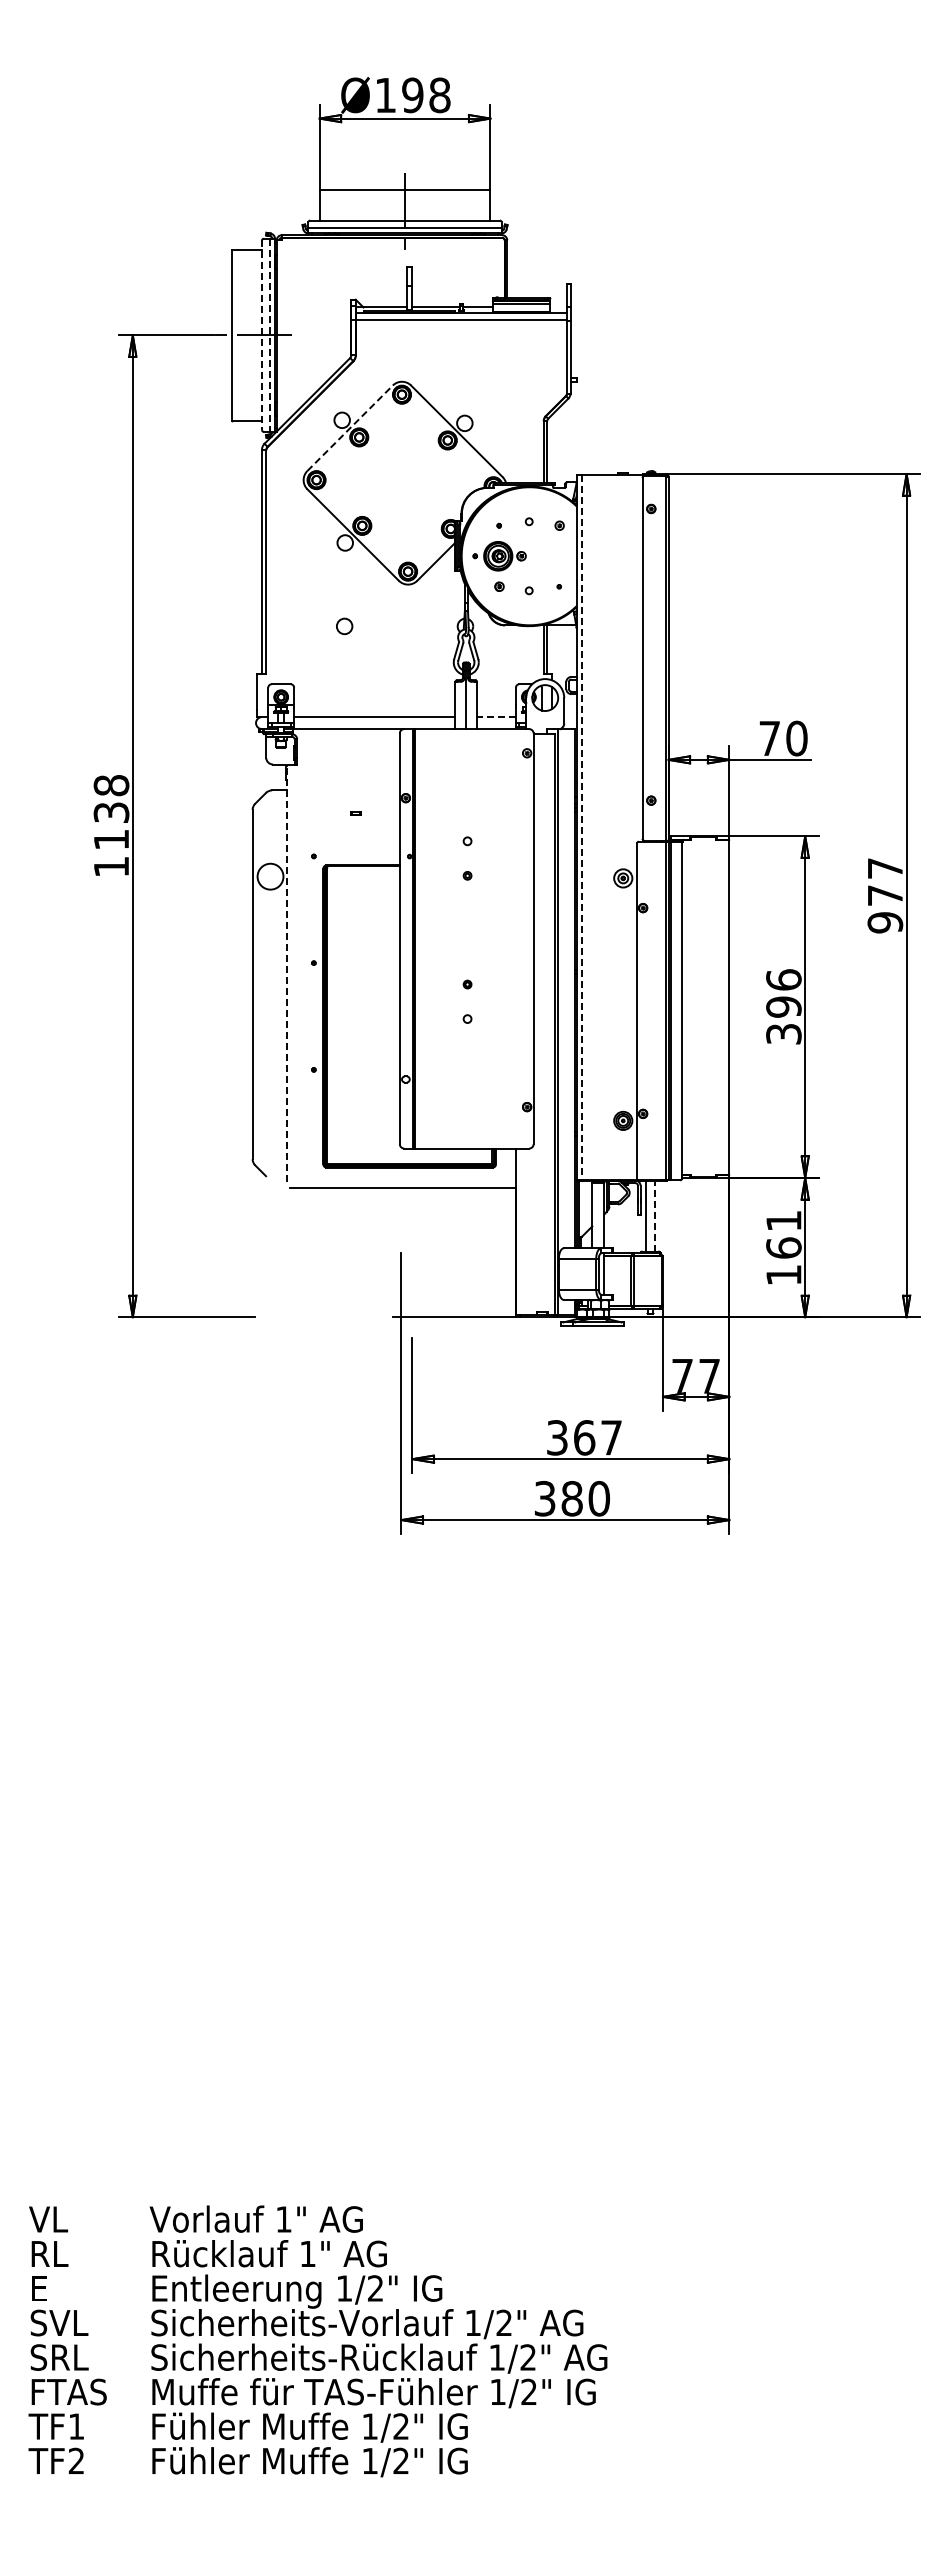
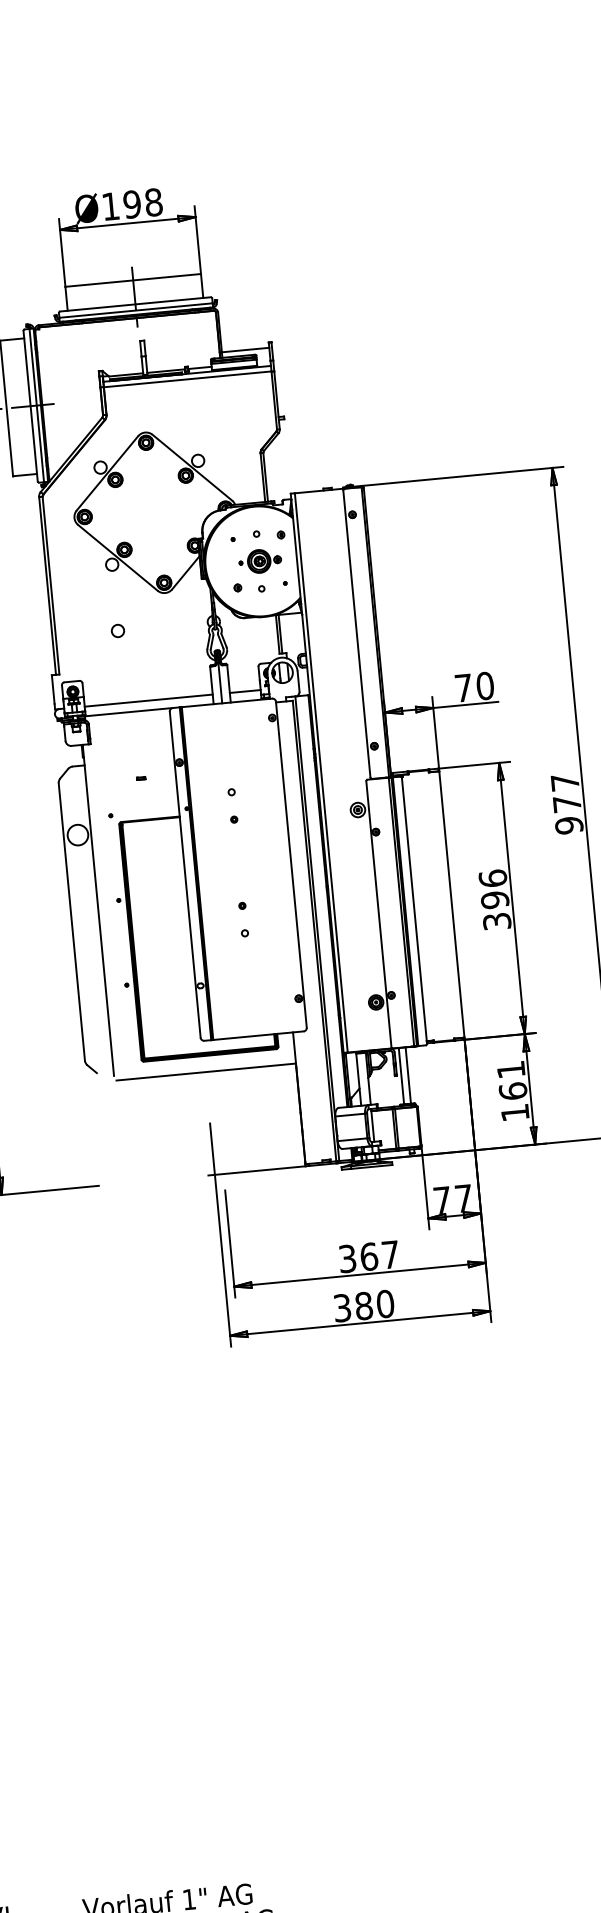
line: (537, 290) -> (245, 349), added
line: (262, 335) -> (31, 406), dashed -> solid
line: (269, 335) -> (36, 405), dashed -> solid
line: (350, 427) -> (107, 472), dashed -> solid
part: (499, 556) -> (260, 561), moved
line: (496, 717) -> (245, 691), dashed -> solid
line: (581, 828) -> (321, 773), dashed -> solid
line: (287, 973) -> (98, 910), dashed -> solid
line: (654, 1216) -> (408, 1075), dashed -> solid

